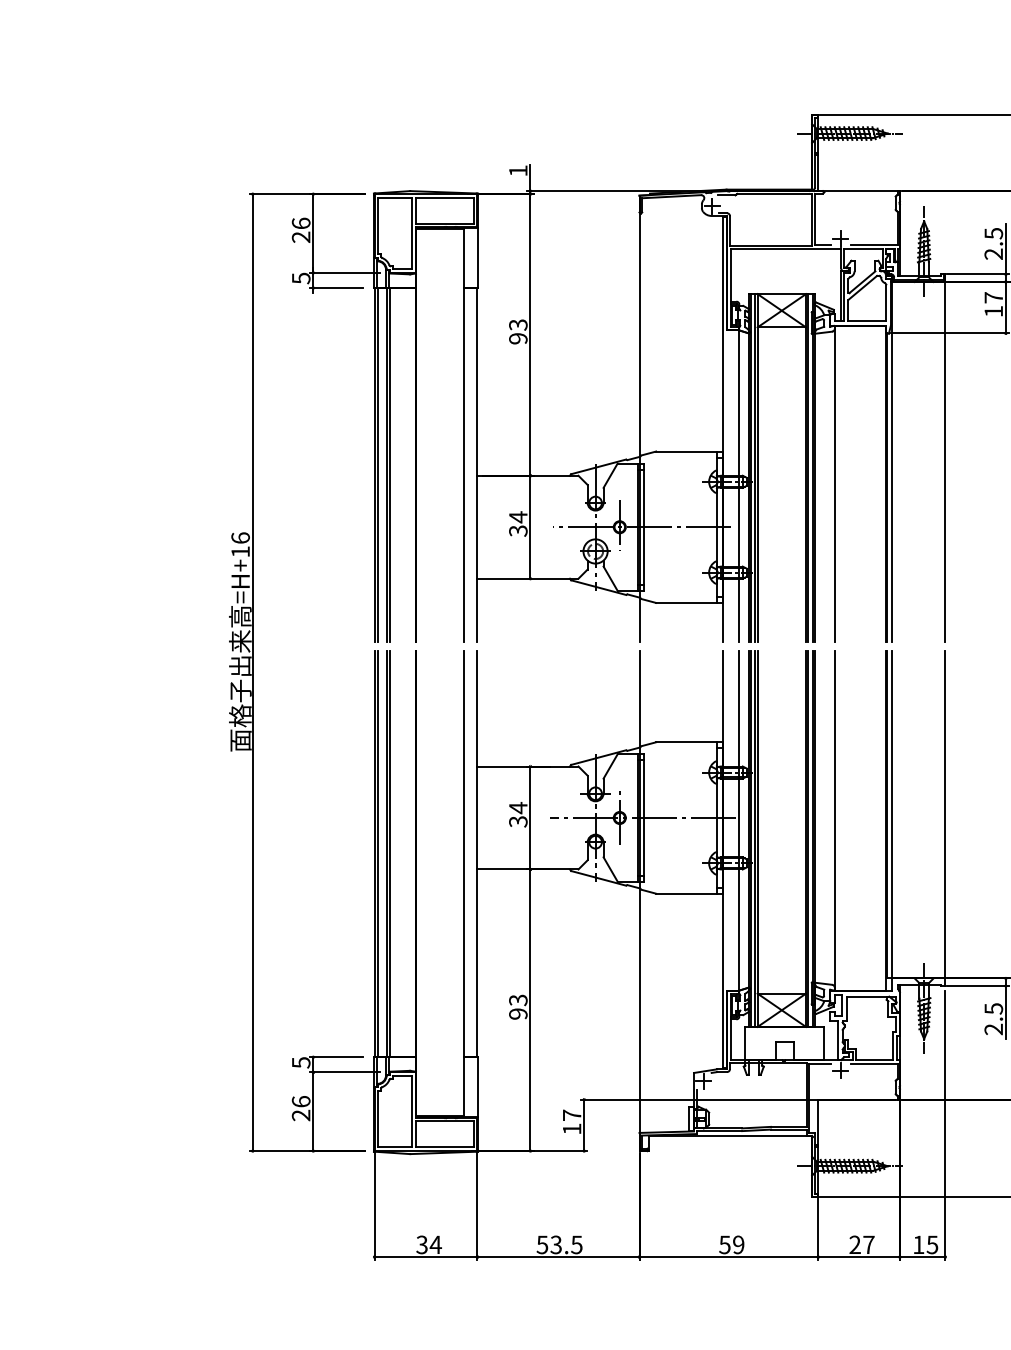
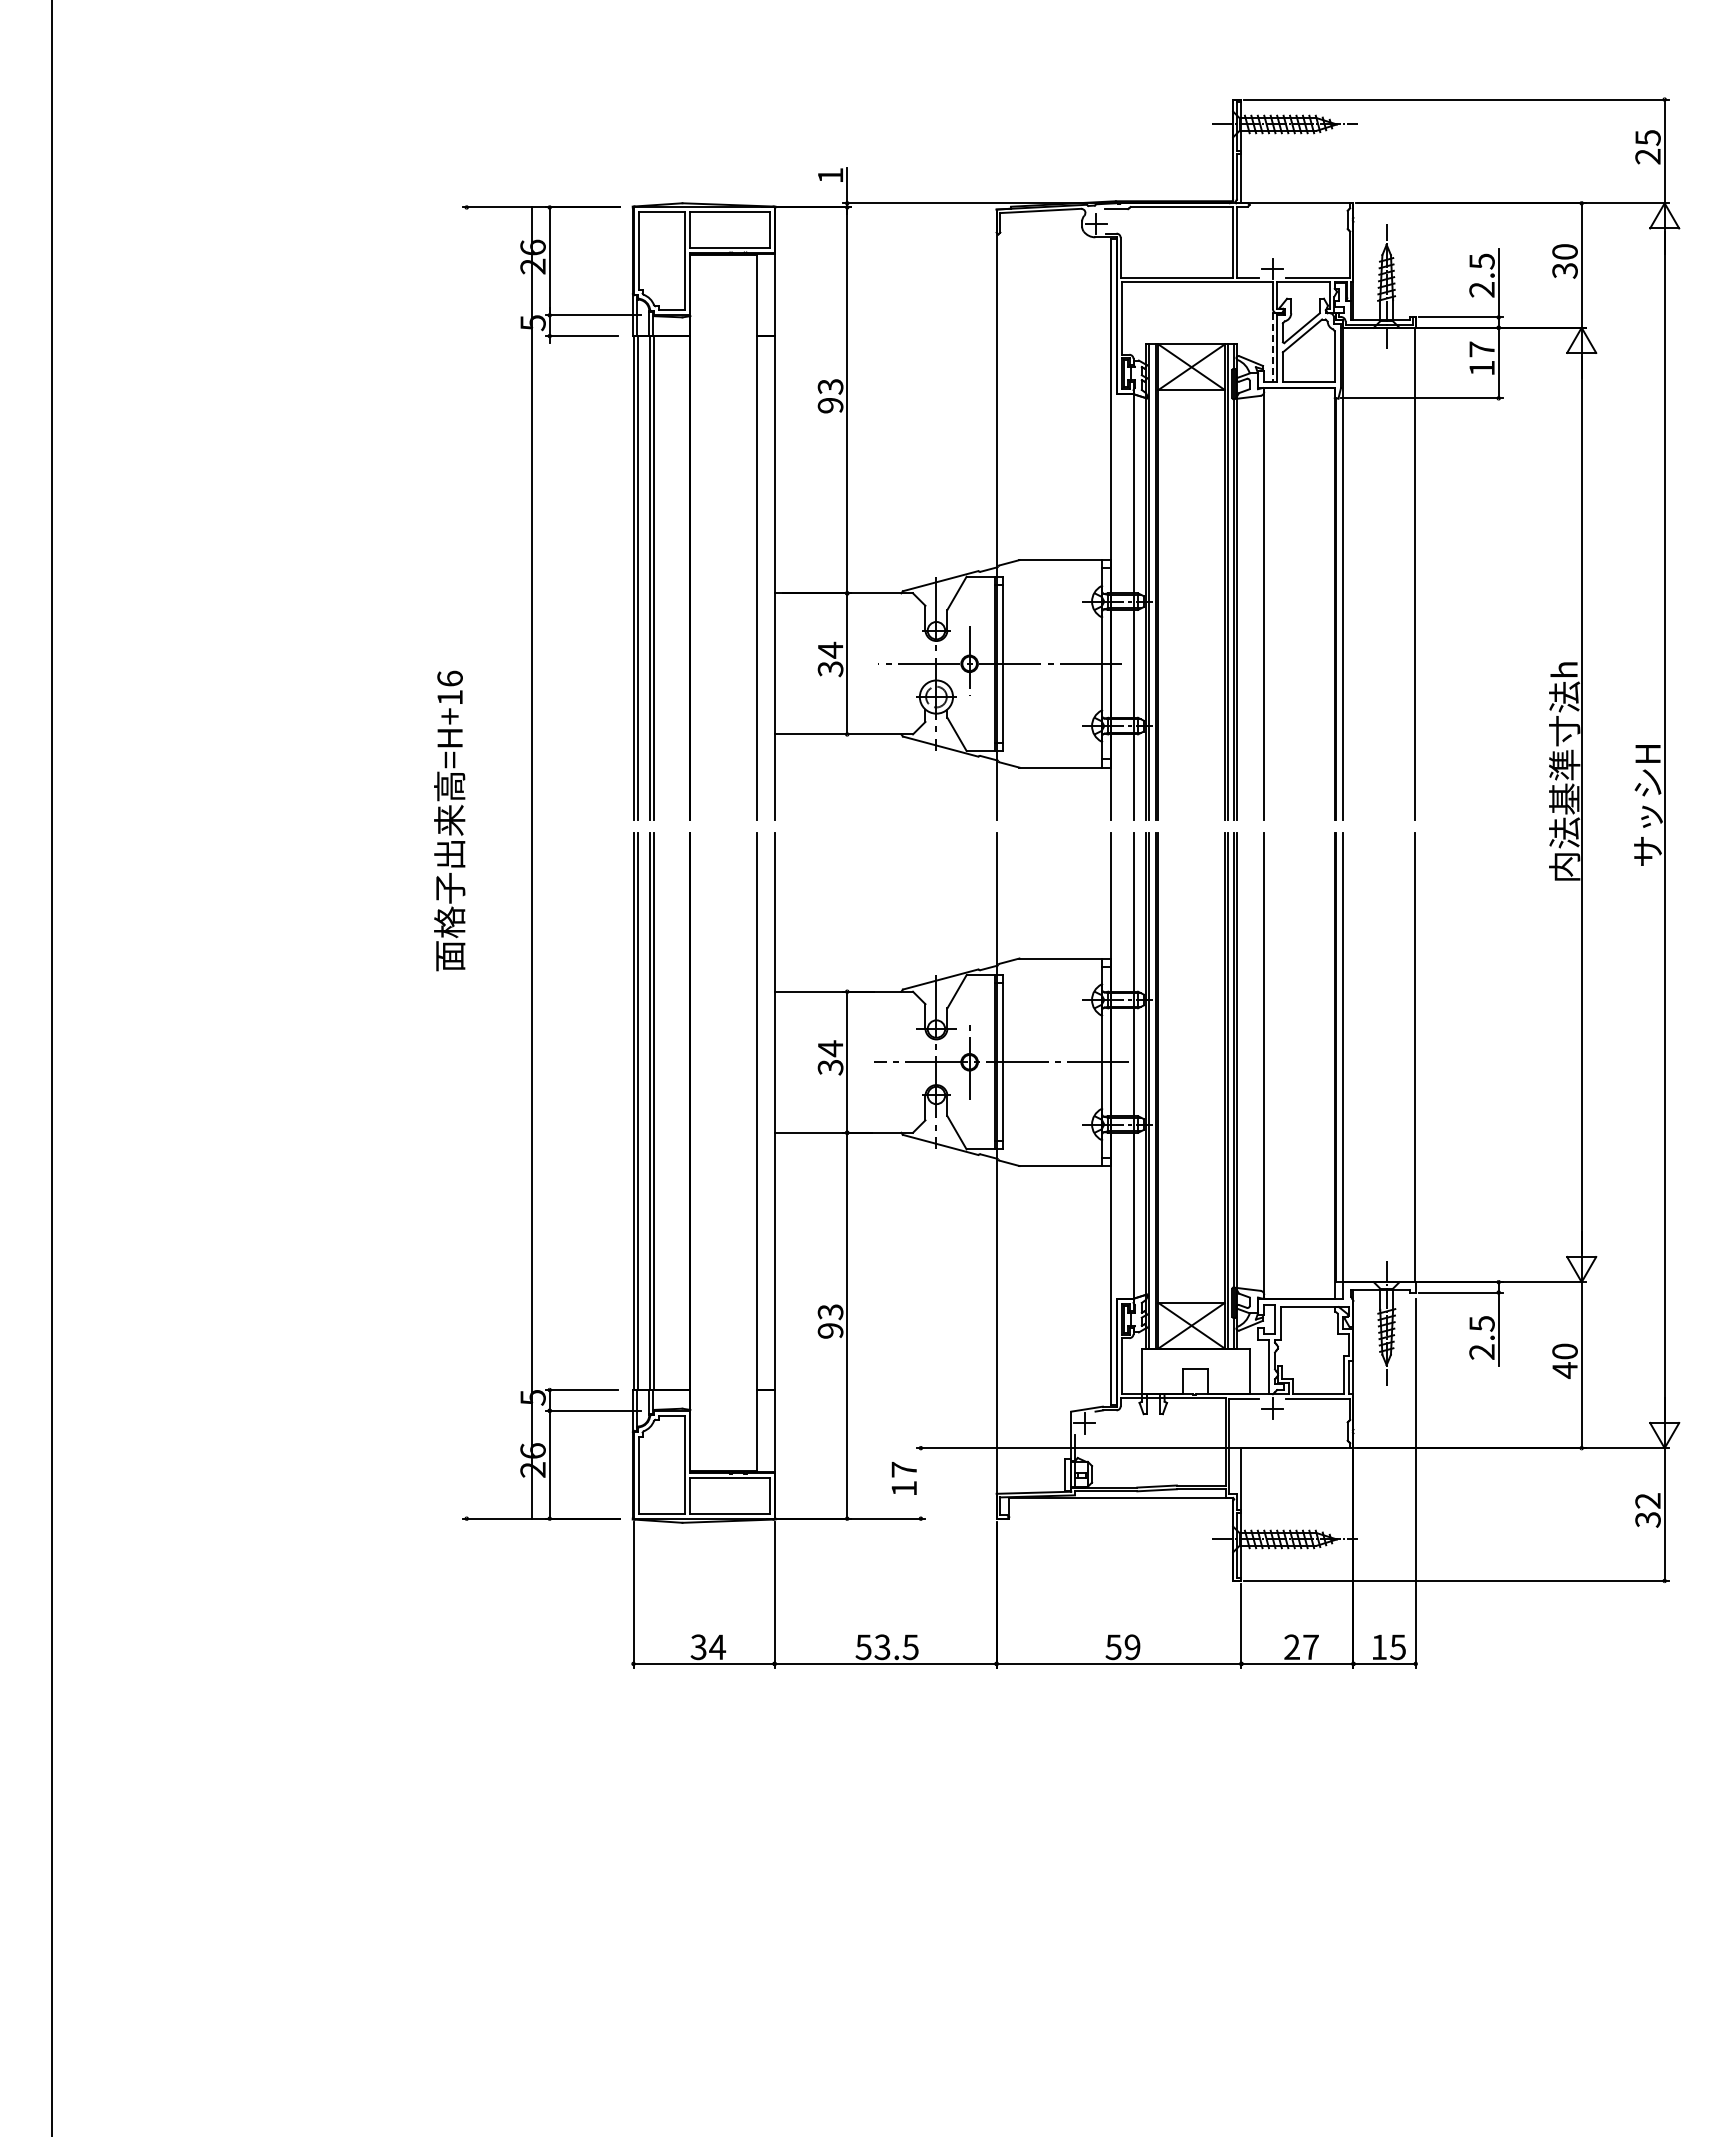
line: (840, 297) -> (1272, 348), solid -> dashed
line: (252, 672) -> (531, 862), moved
line: (583, 1125) -> (920, 1483), removed

